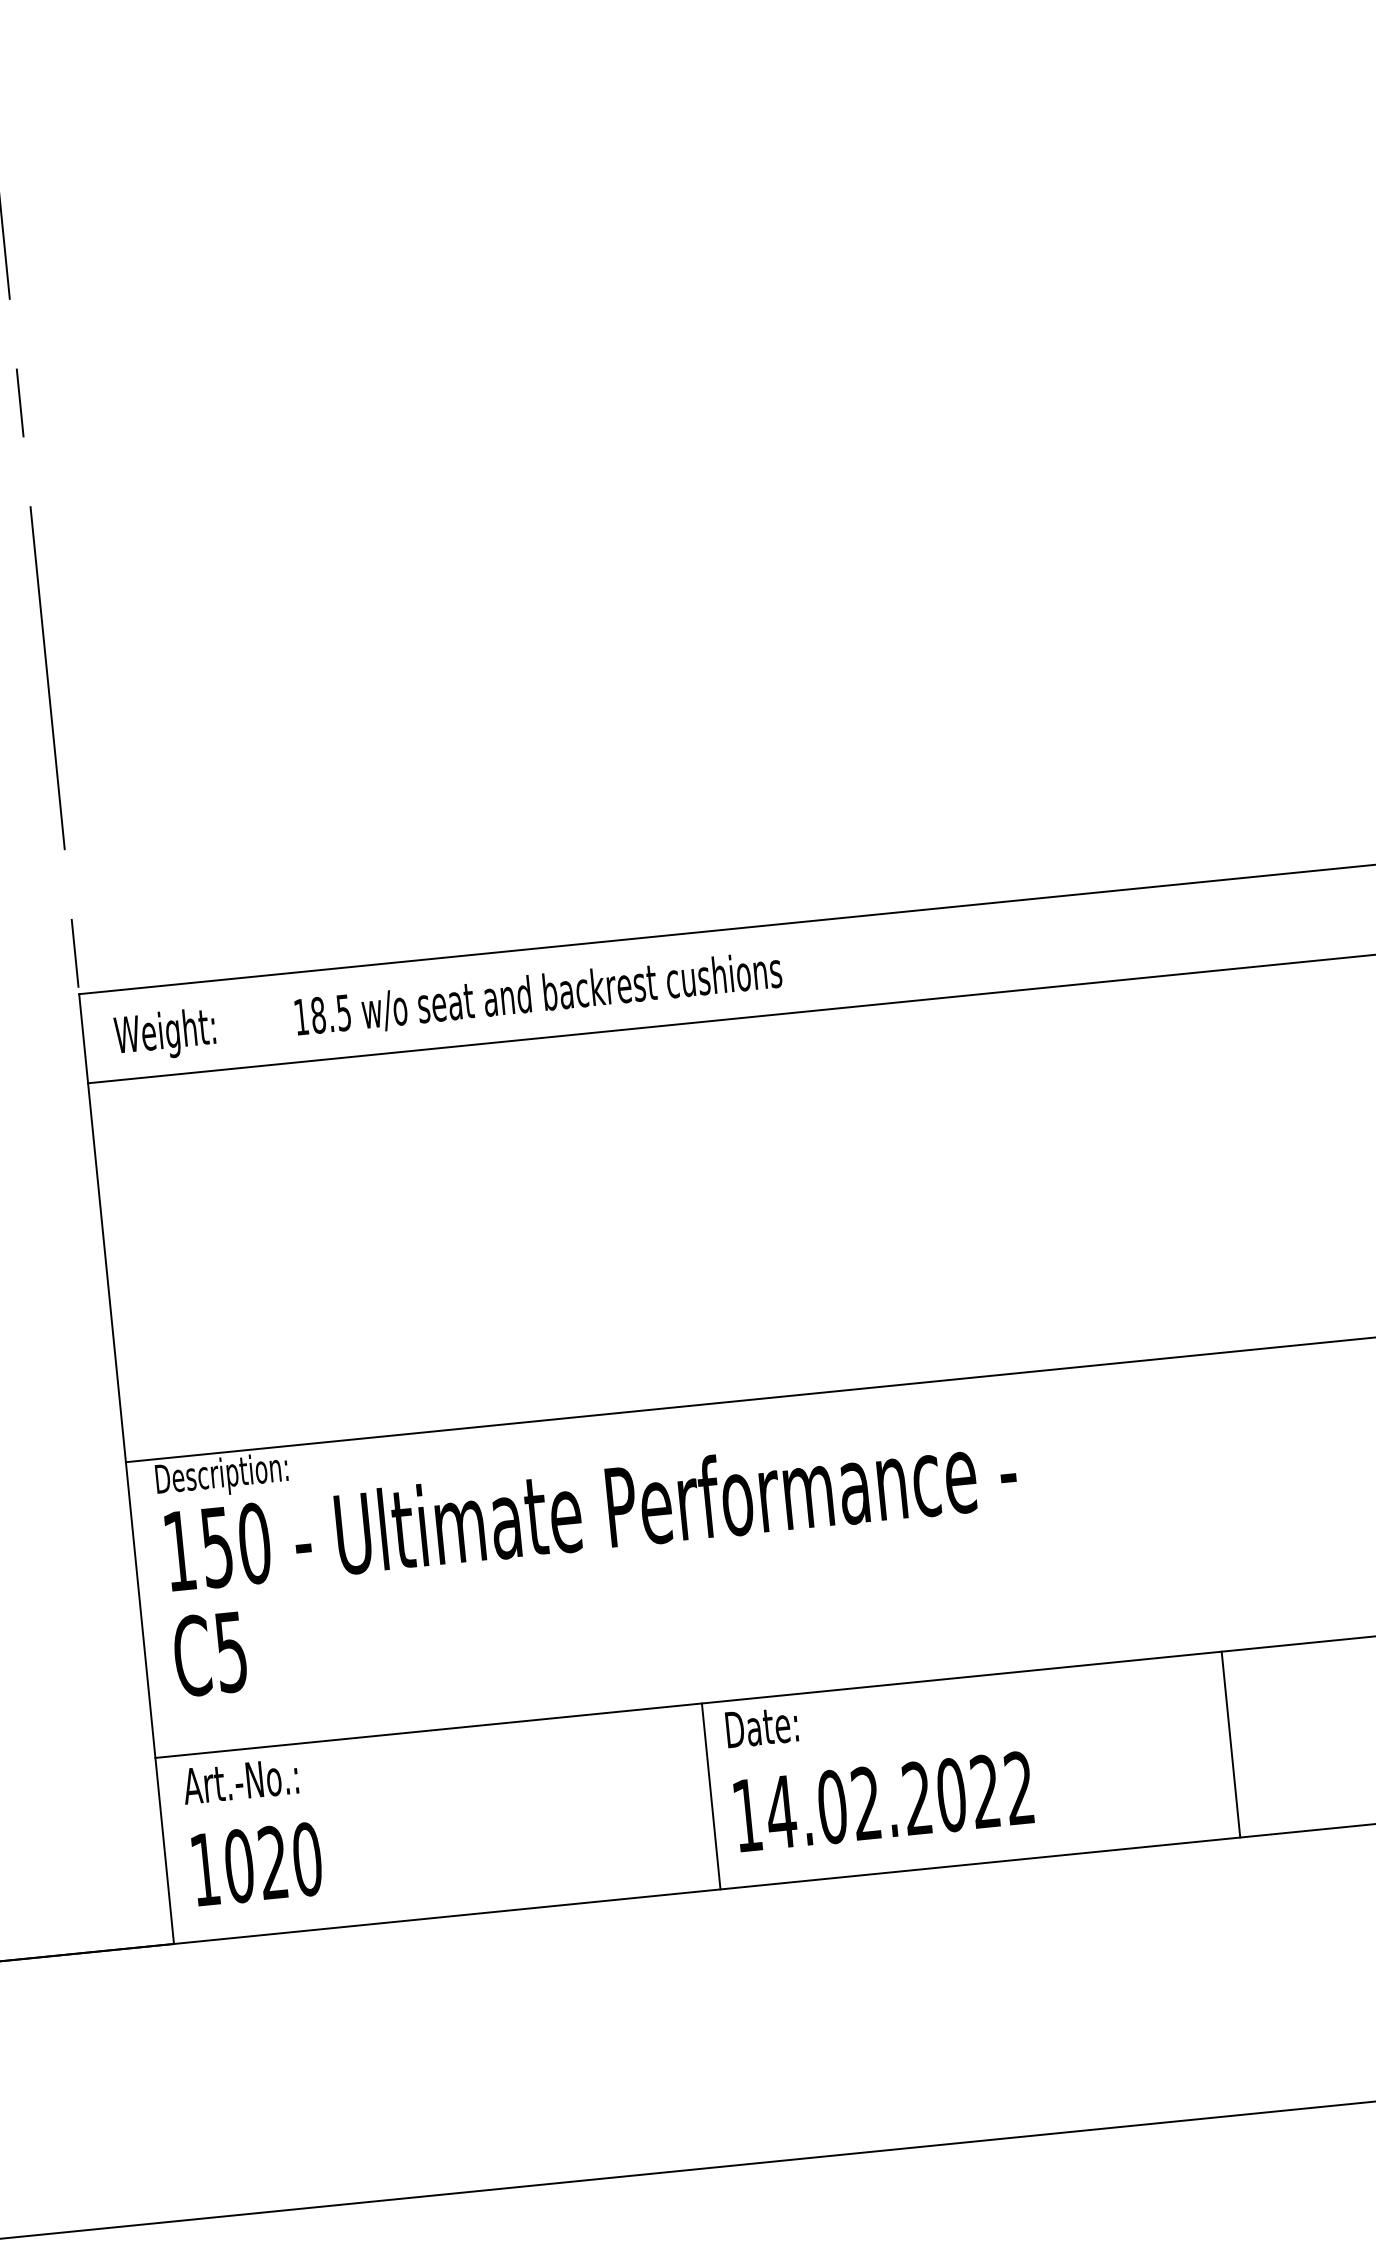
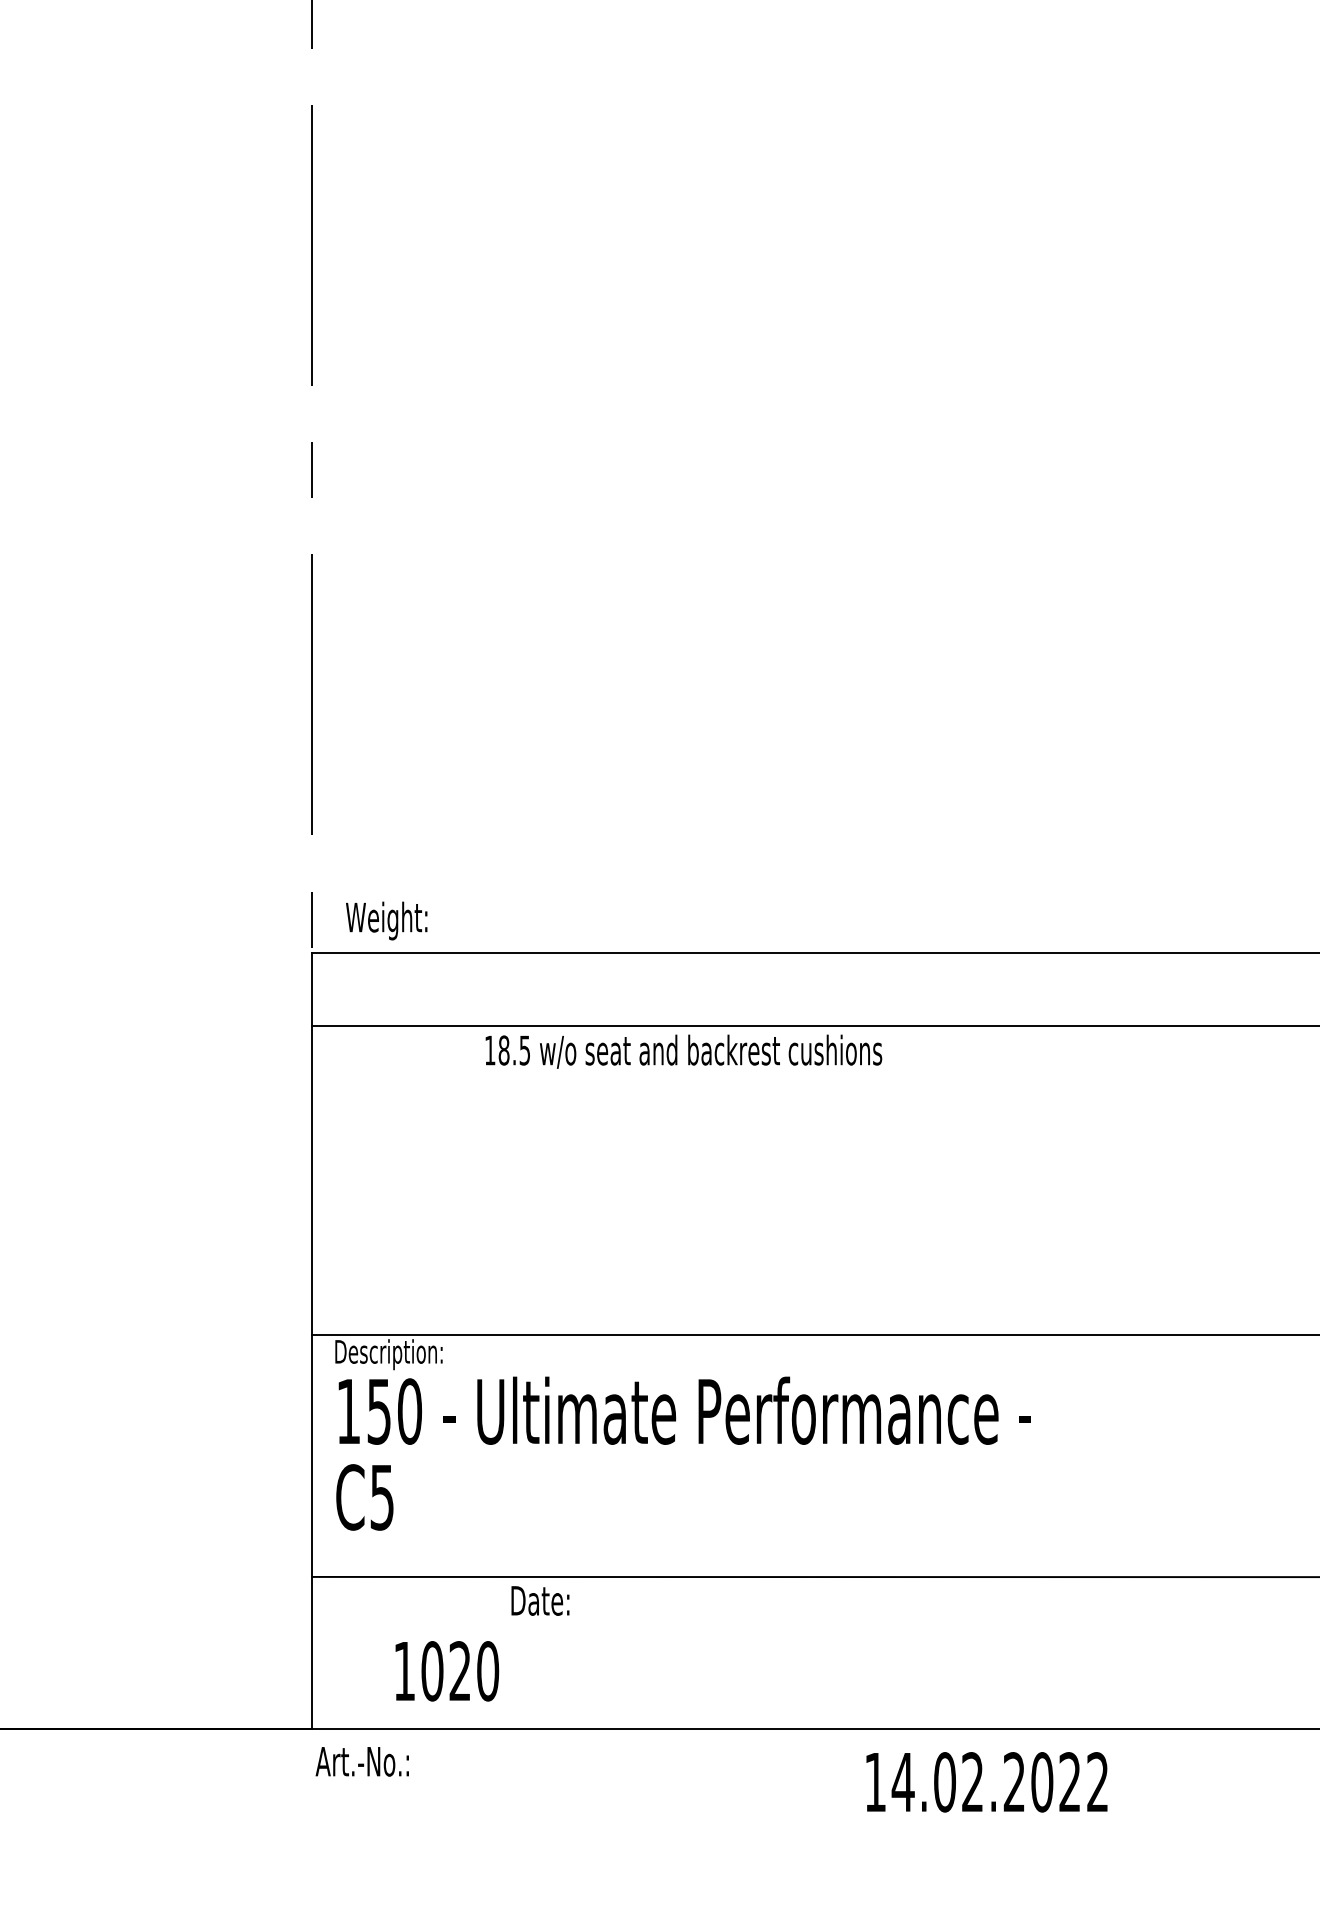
text: (538, 994) -> (683, 1051), moved
text: (165, 1034) -> (386, 920), moved
part: (762, 1726) -> (540, 1600), moved
line: (1231, 1743) -> (1183, 1652), removed
text: (239, 1781) -> (361, 1761), moved
line: (710, 1795) -> (758, 1652), removed
text: (883, 1802) -> (986, 1782), moved
text: (257, 1864) -> (447, 1671), moved

